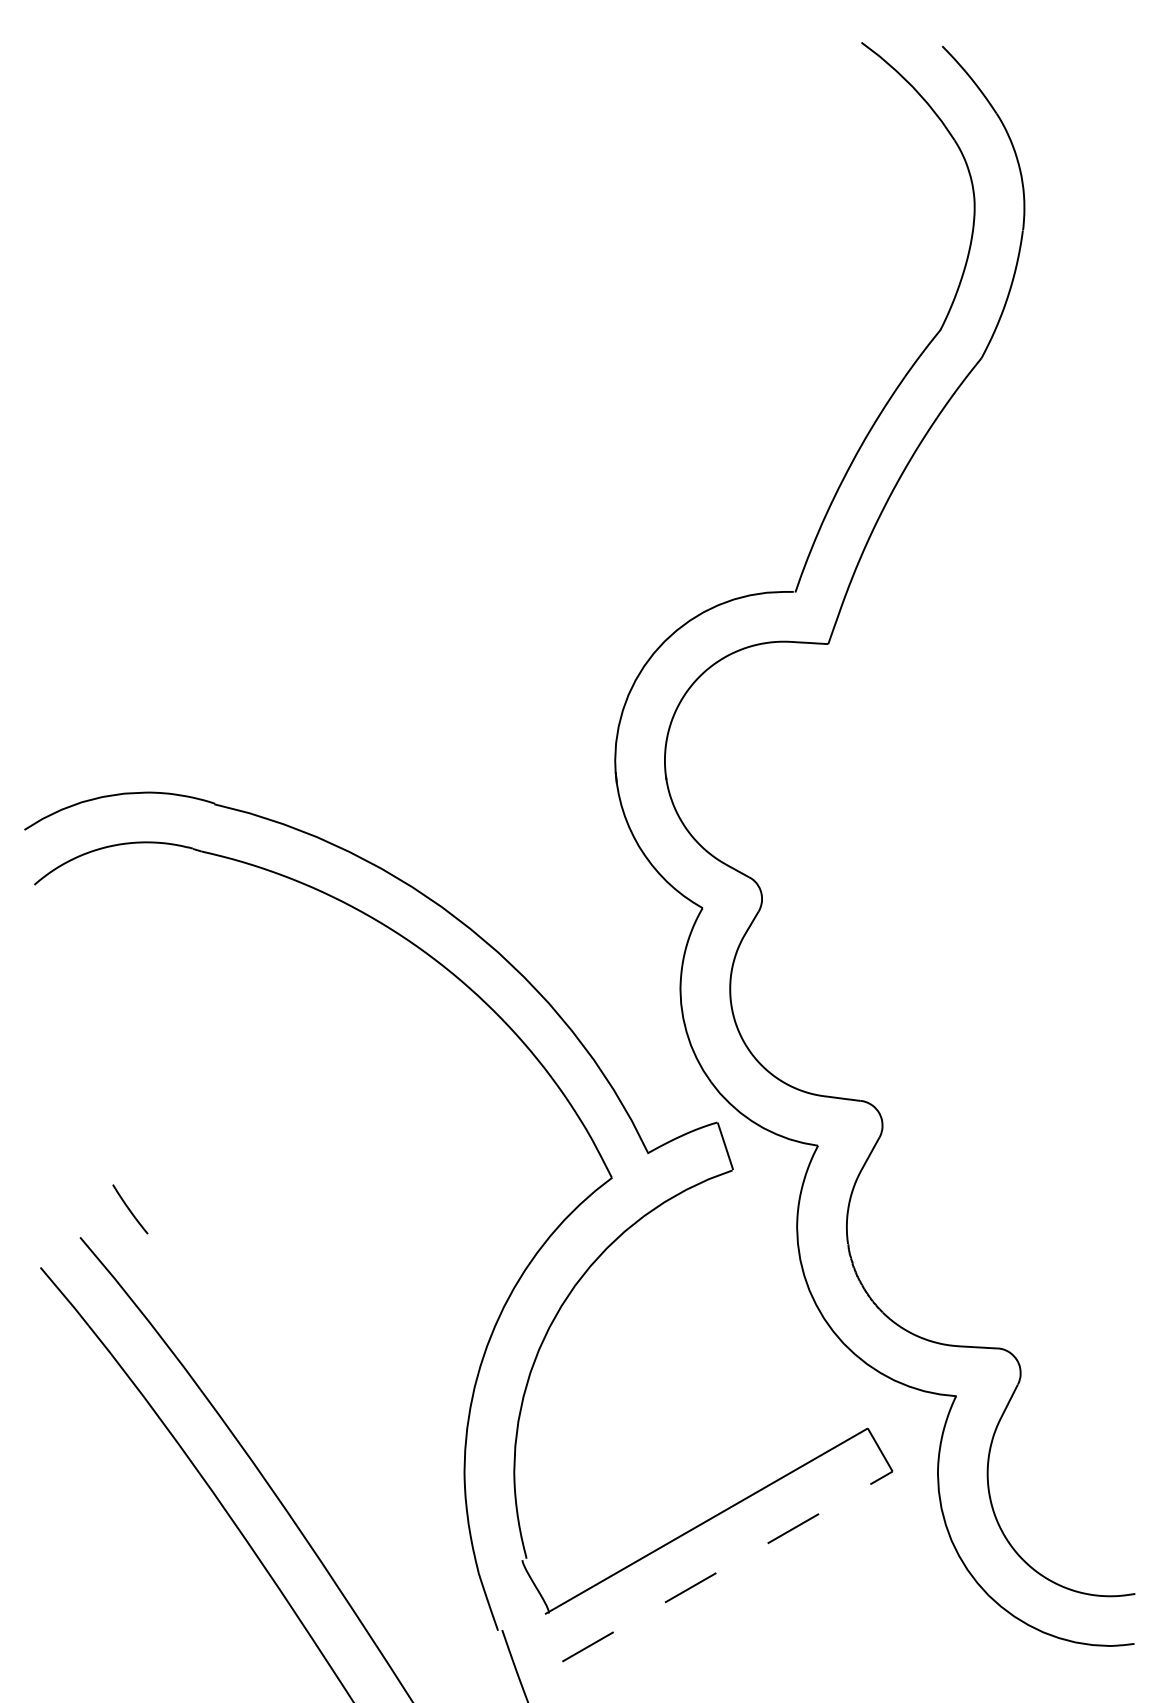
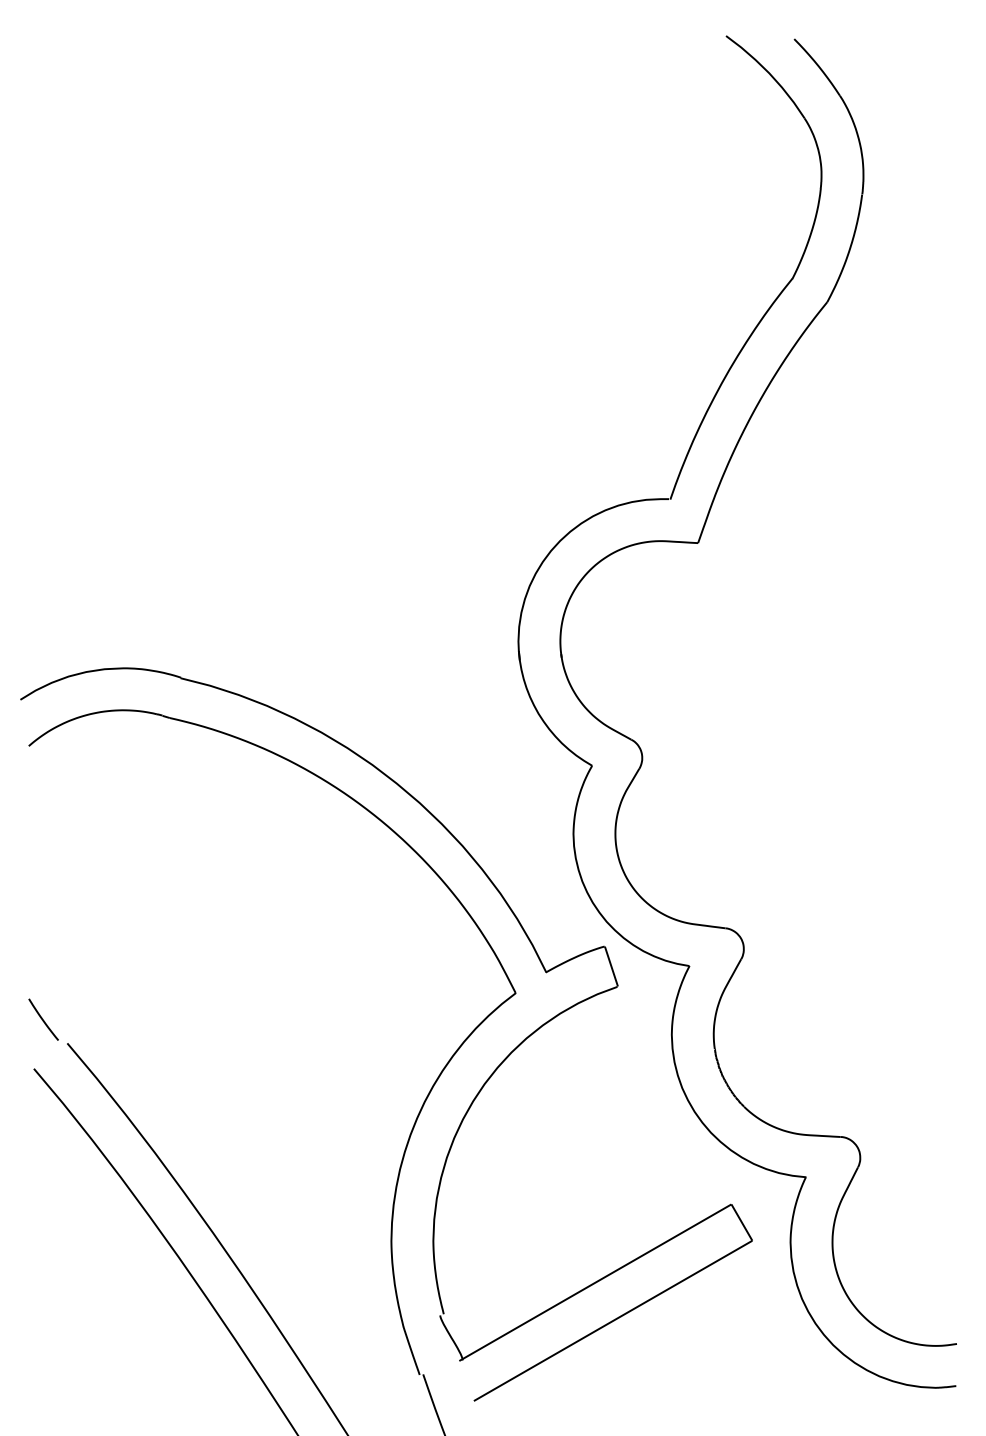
line: (130, 1209) -> (43, 1019), moved
line: (727, 1566) -> (613, 1320), dashed -> solid

